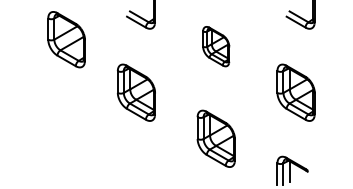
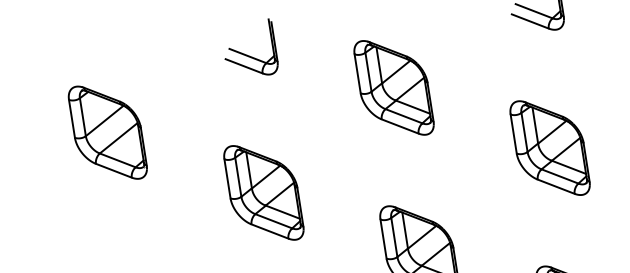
part: (66, 39) -> (107, 132), moved
part: (215, 46) -> (392, 87), size x1.43

